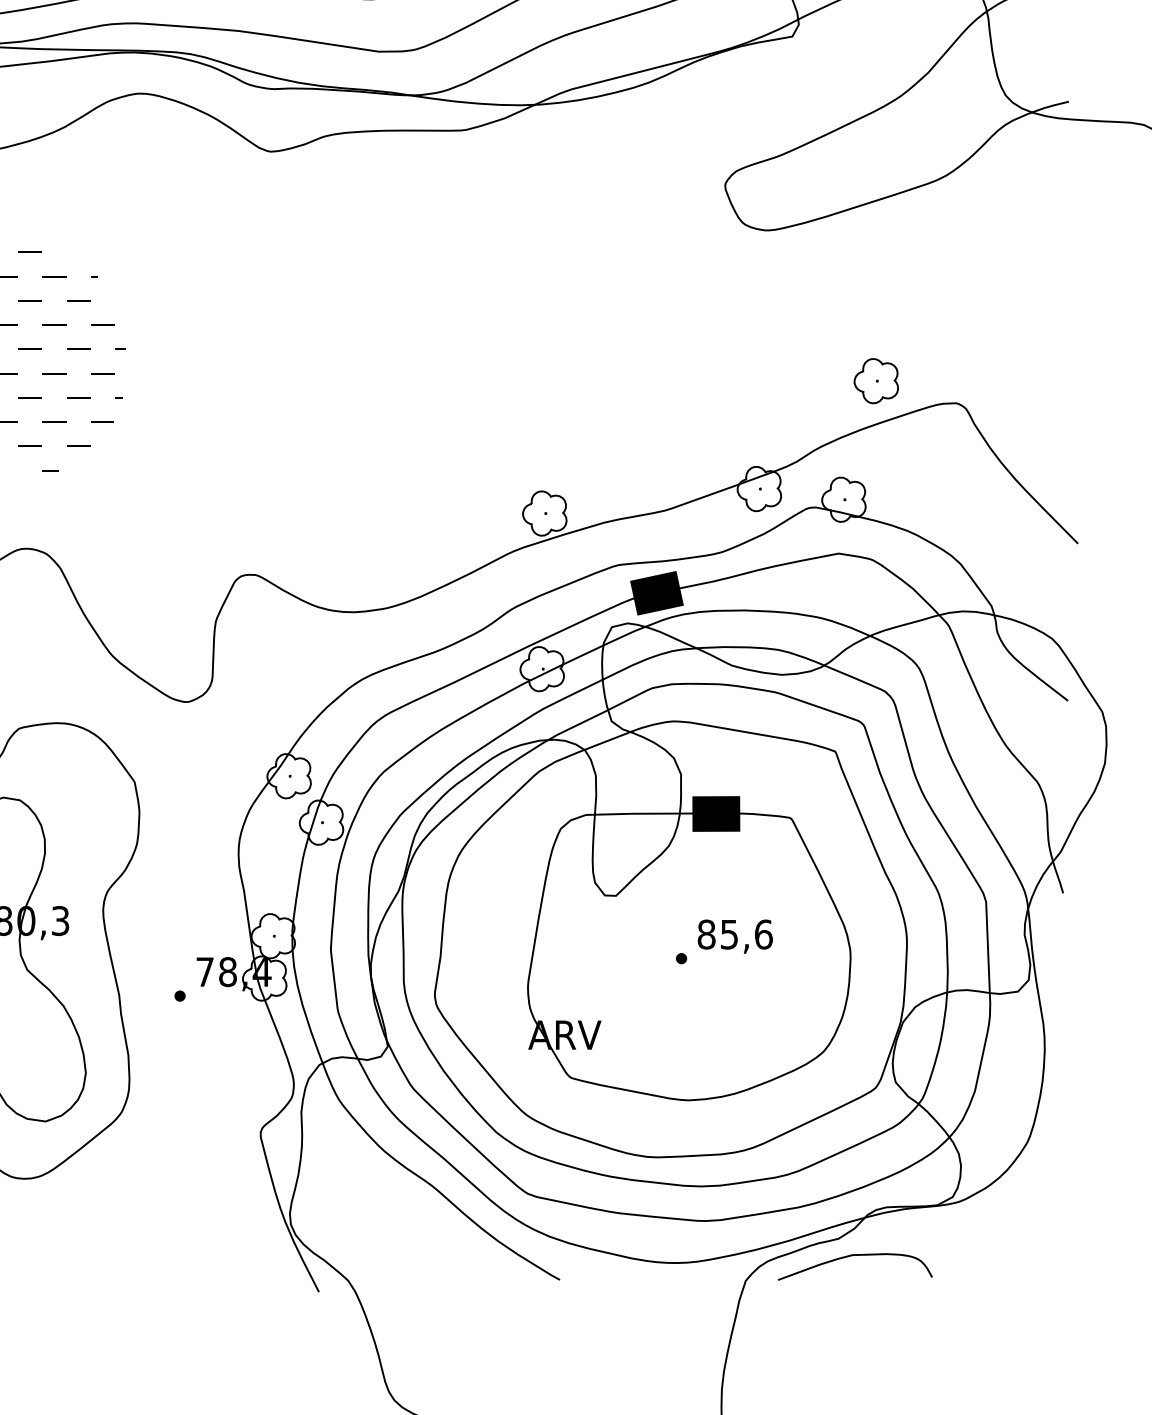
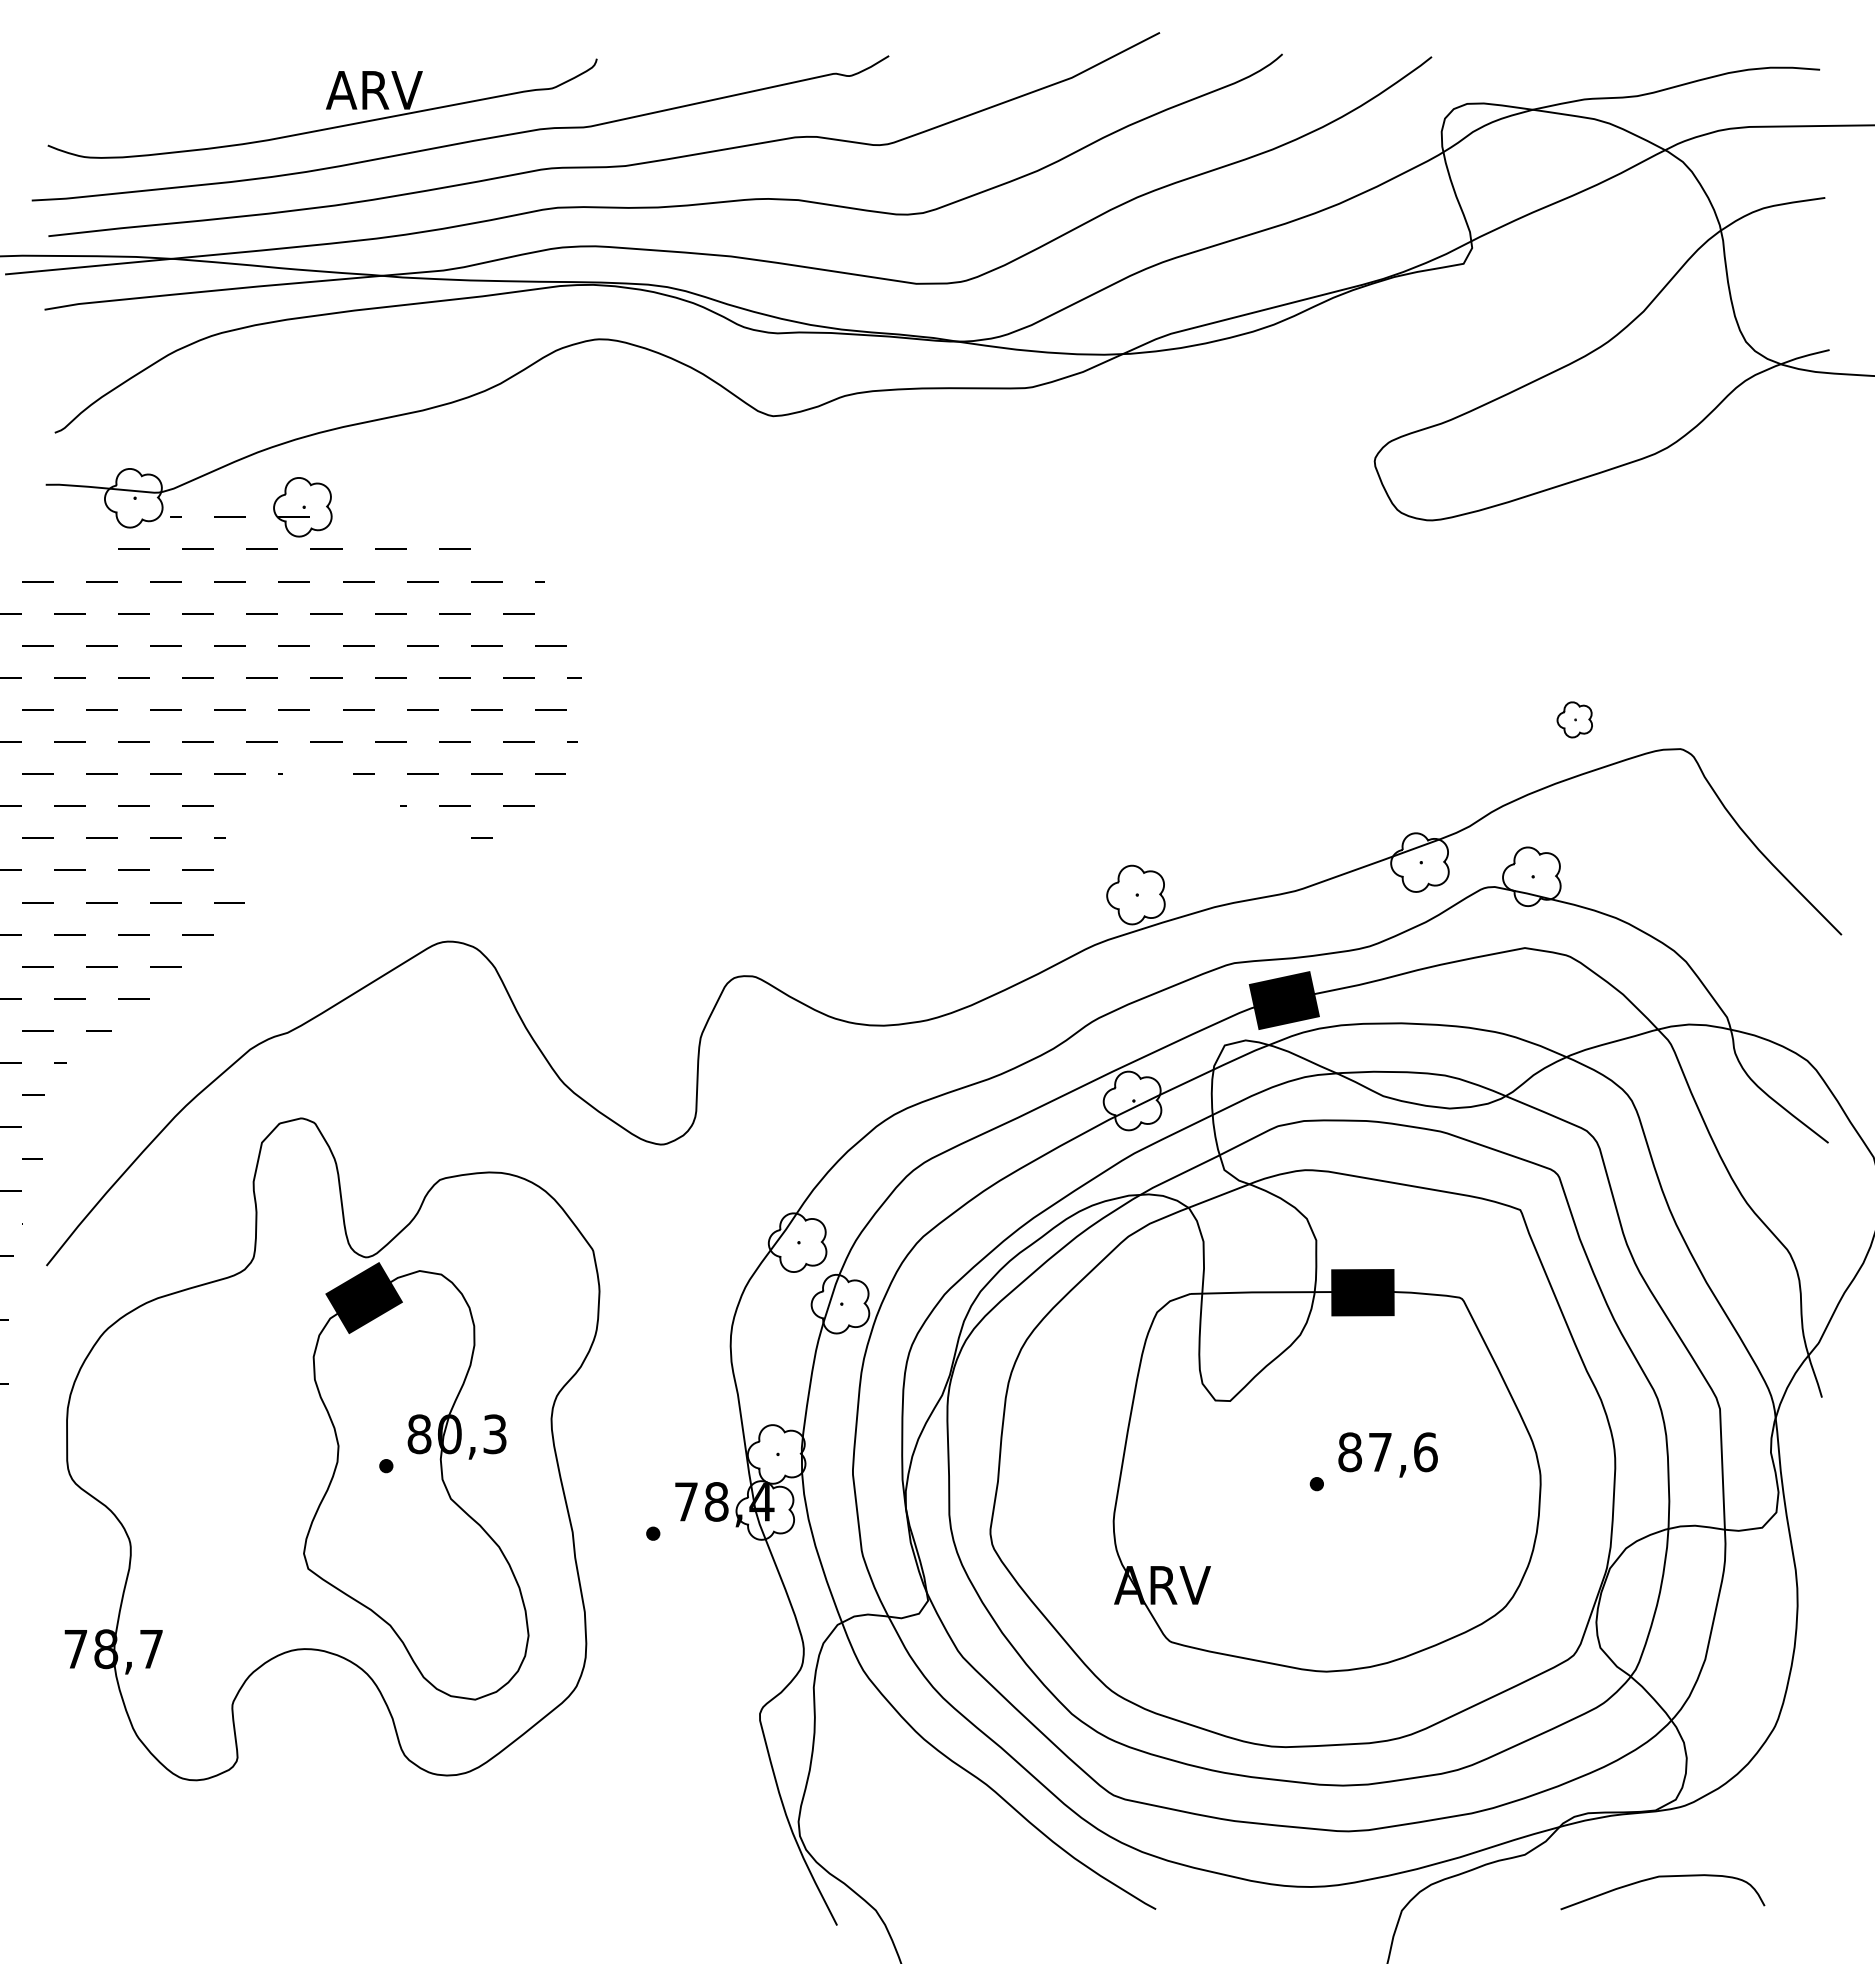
part: (876, 380) -> (1574, 719), size x0.6
text: (729, 934) -> (1380, 1452), 85,6 -> 87,6
curve: (855, 1255) -> (1662, 1877), moved

